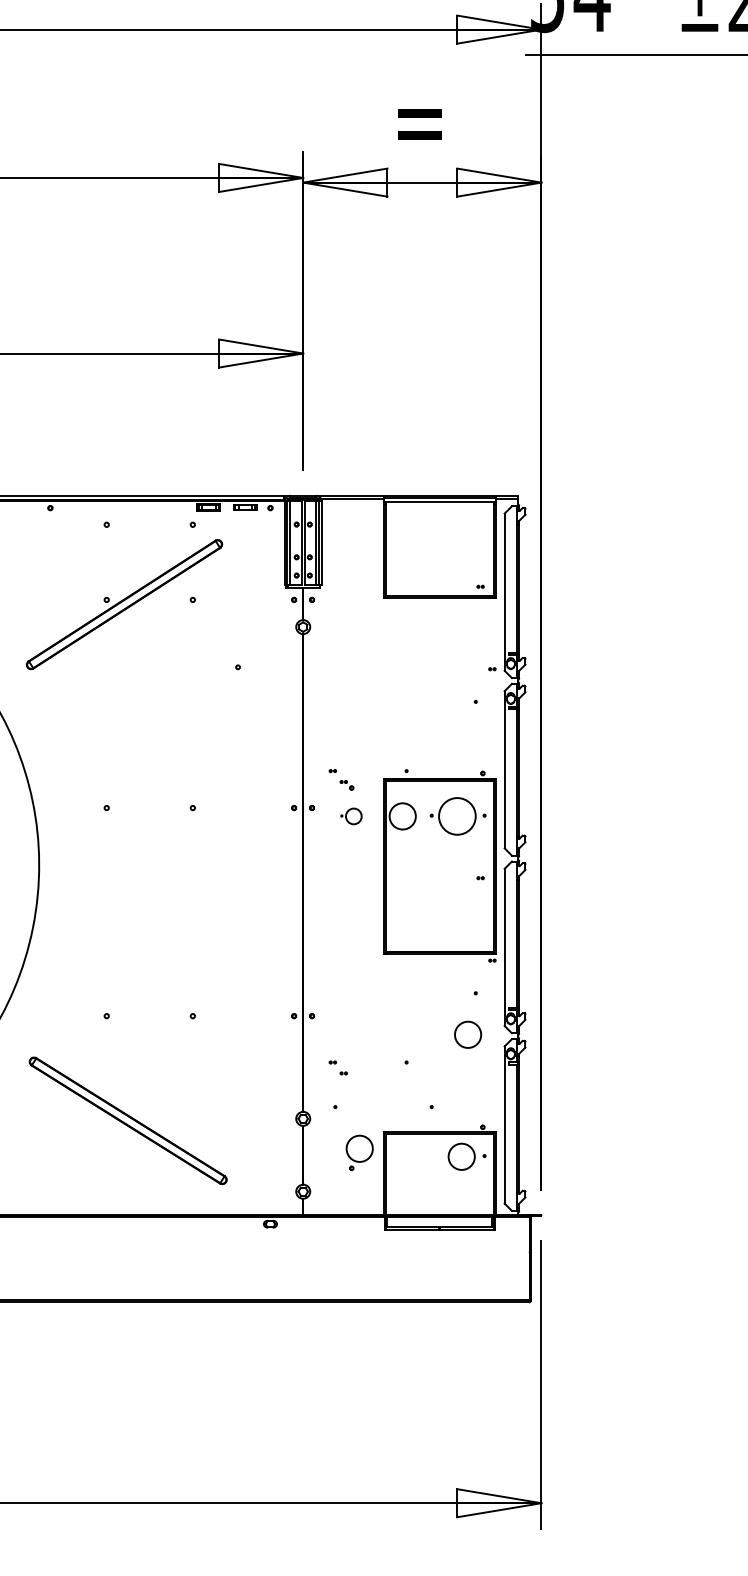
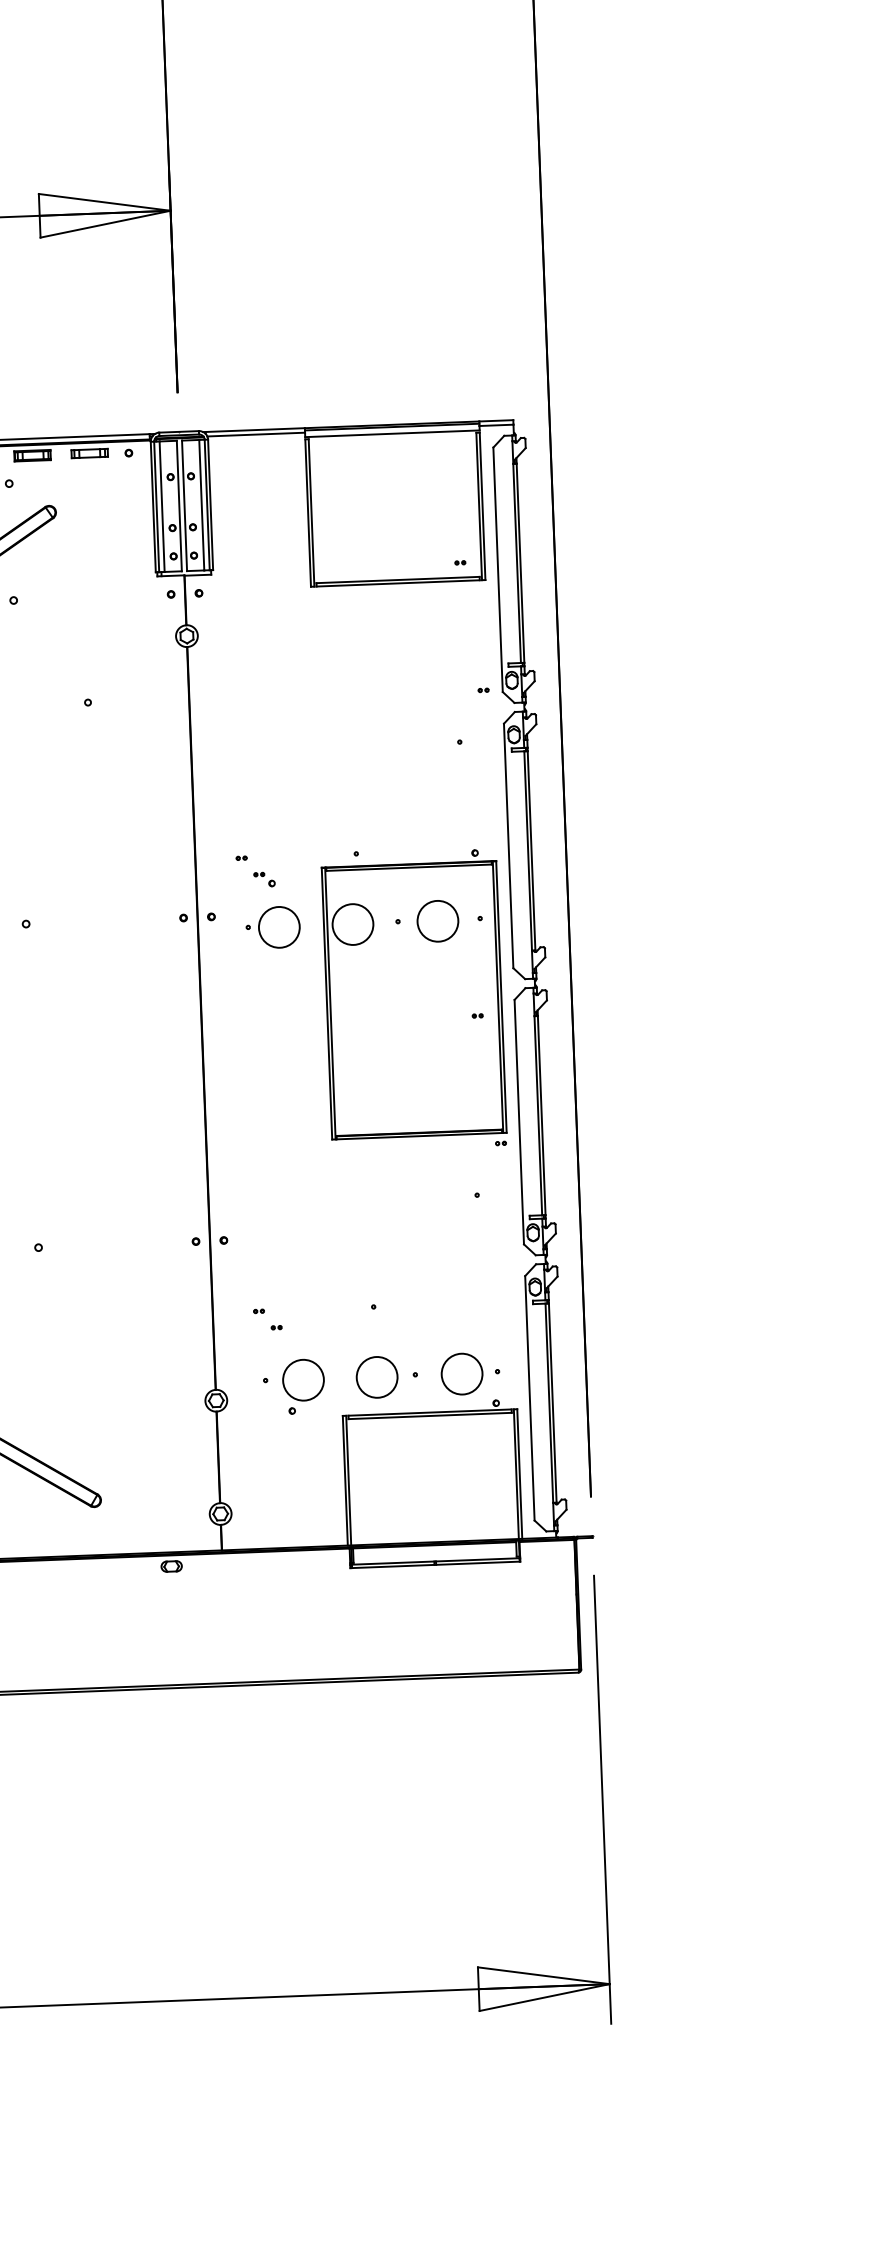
part: (351, 816) -> (273, 927), size x1.67
circle: (457, 816) -> (438, 921), size x0.71
circle: (468, 1034) -> (377, 1376), moved
part: (359, 1152) -> (303, 1385), moved
part: (466, 1156) -> (469, 1373), moved

